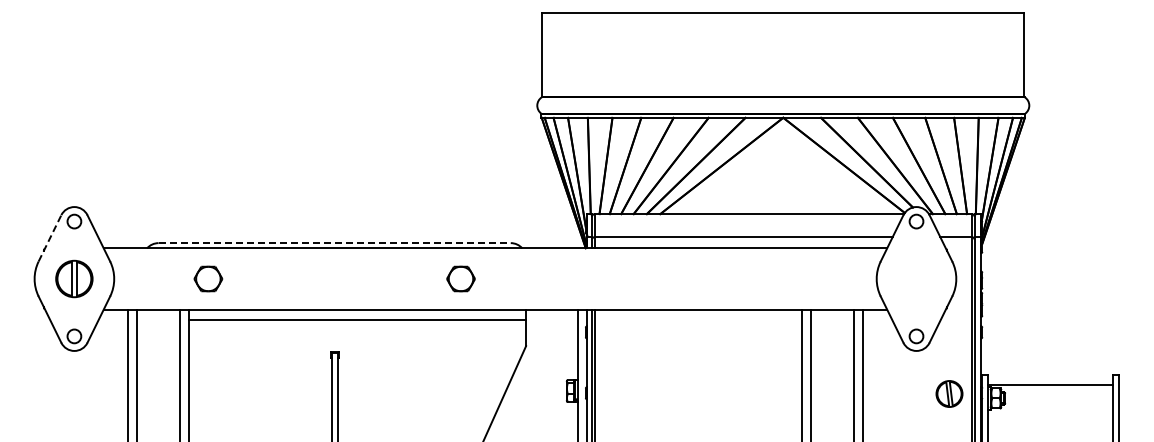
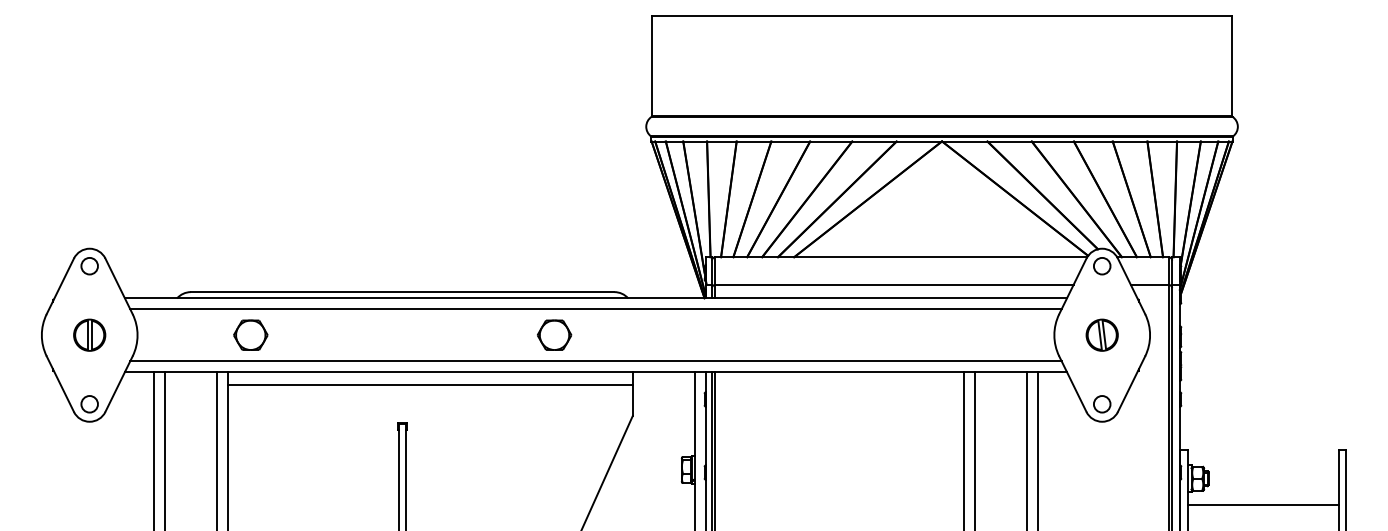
line: (50, 238) -> (60, 286), dashed -> solid
line: (335, 243) -> (403, 292), dashed -> solid
line: (495, 257) -> (596, 309), added
part: (74, 278) -> (89, 334), size x0.71
line: (495, 300) -> (596, 361), added
line: (1050, 384) -> (1263, 504), moved
part: (949, 393) -> (1102, 334), moved

